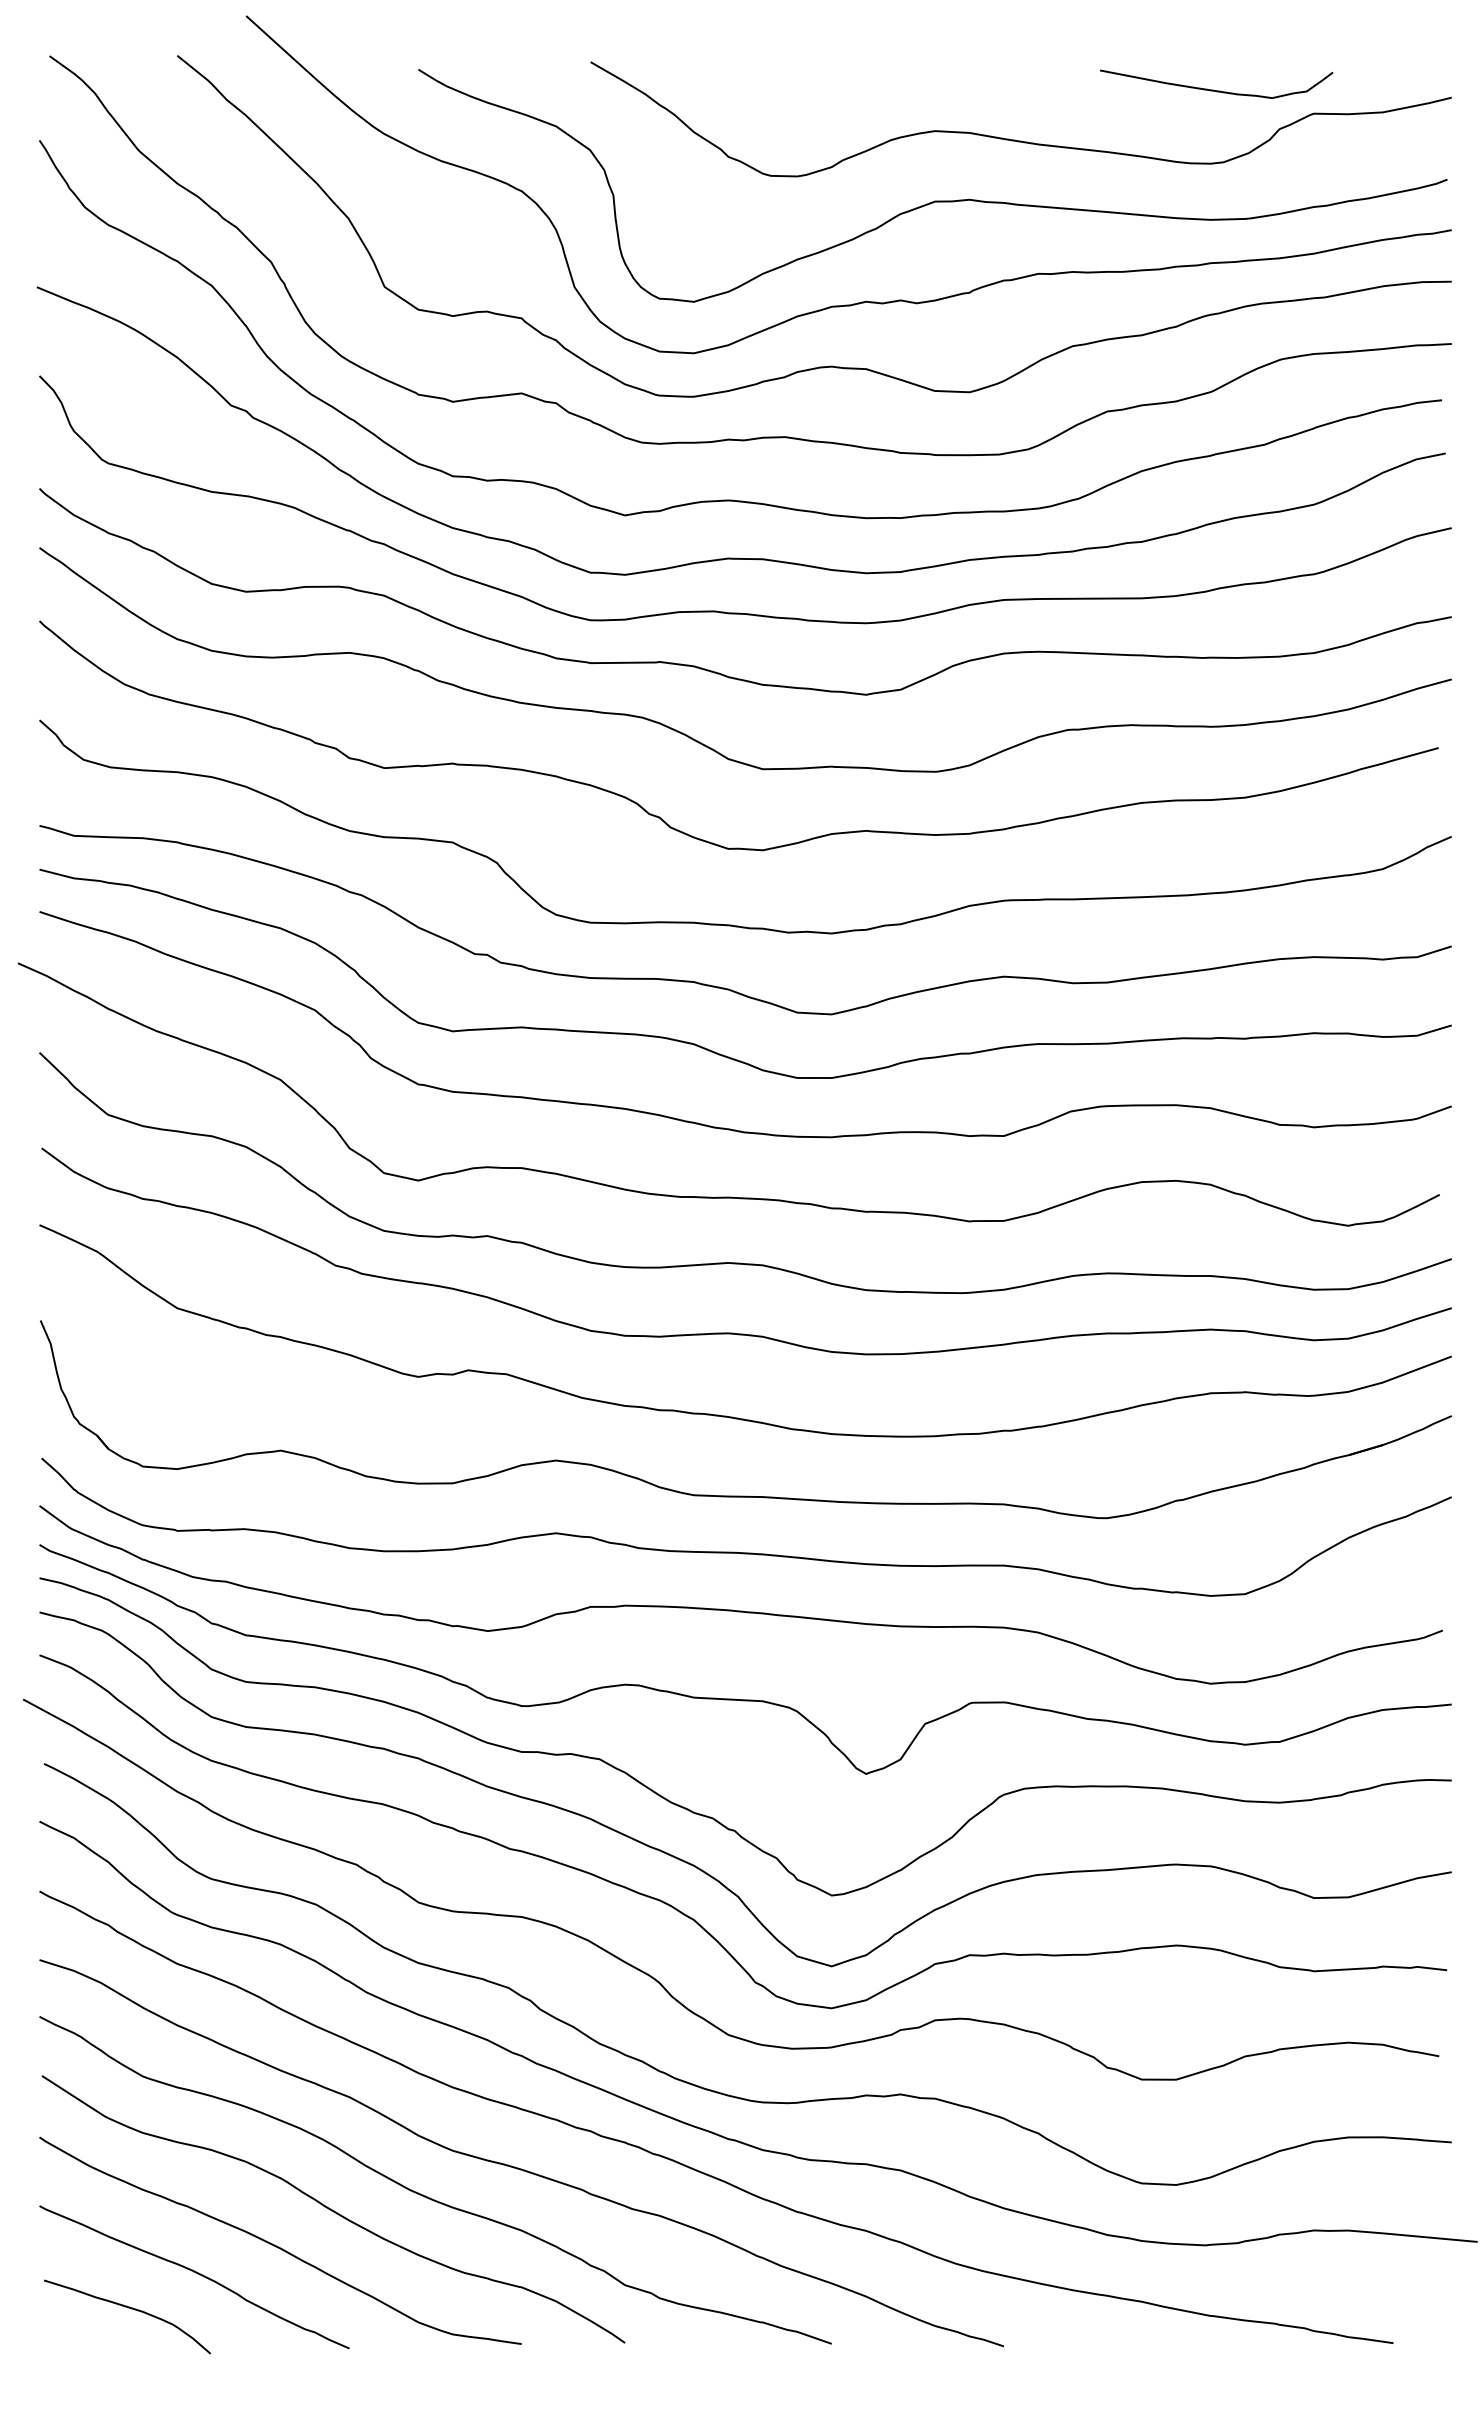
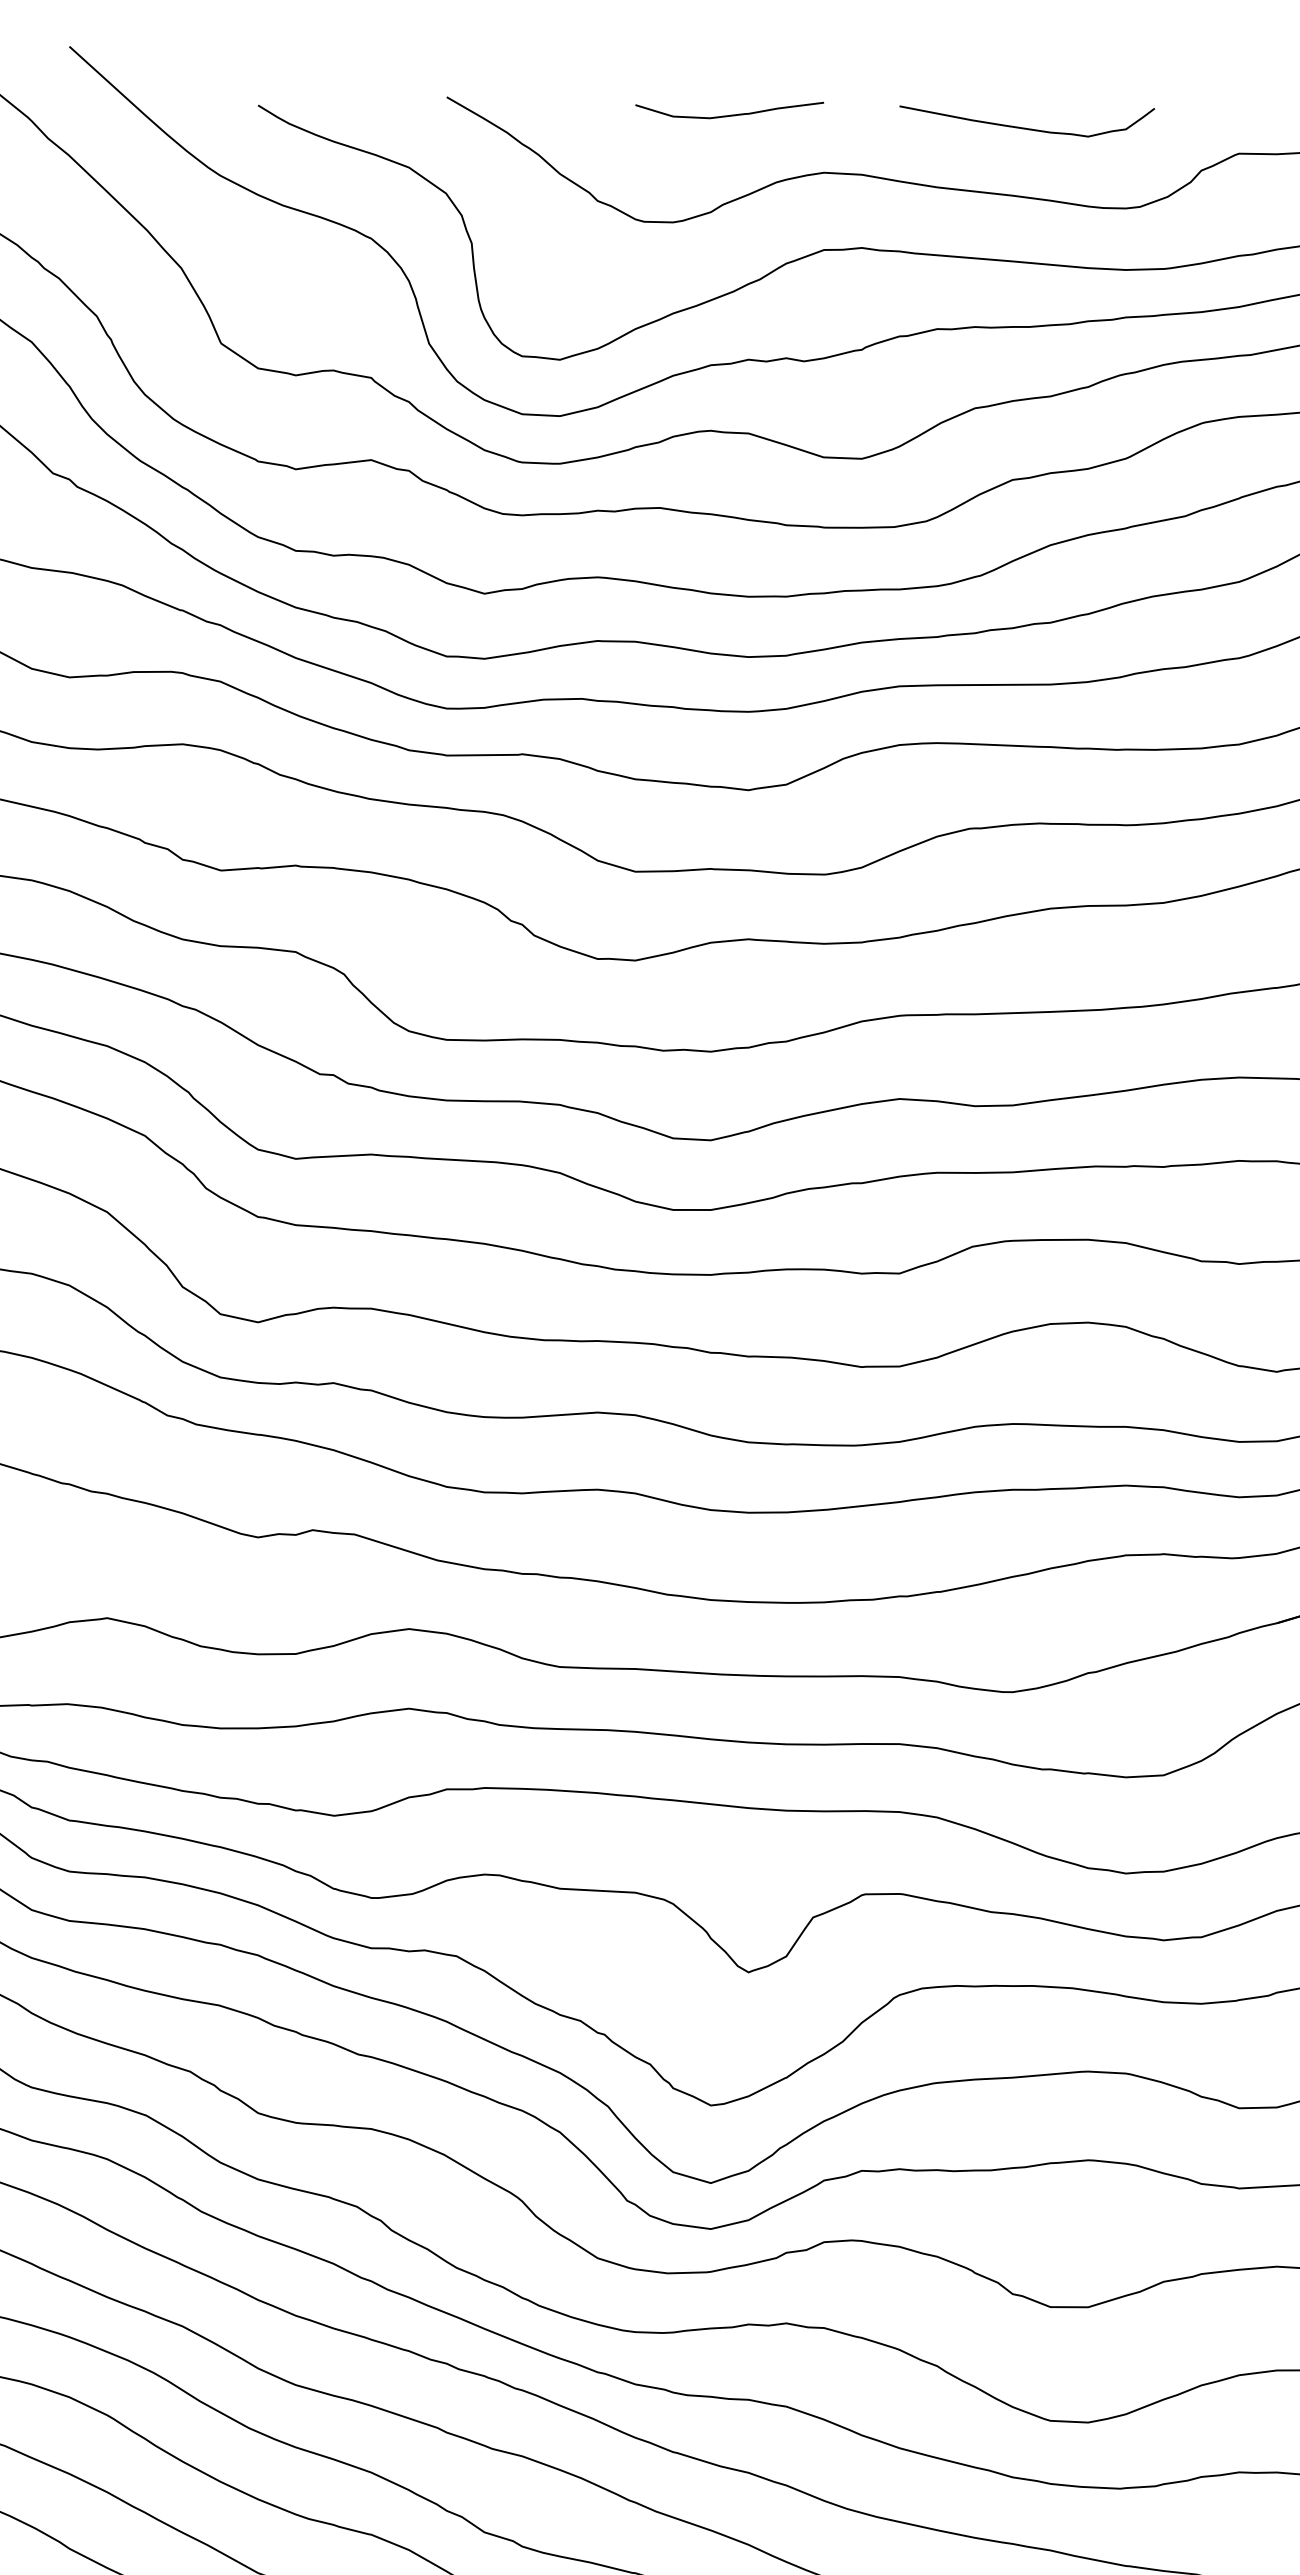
curve: (848, 78) -> (729, 115), added
curve: (1213, 89) -> (1023, 127), moved

